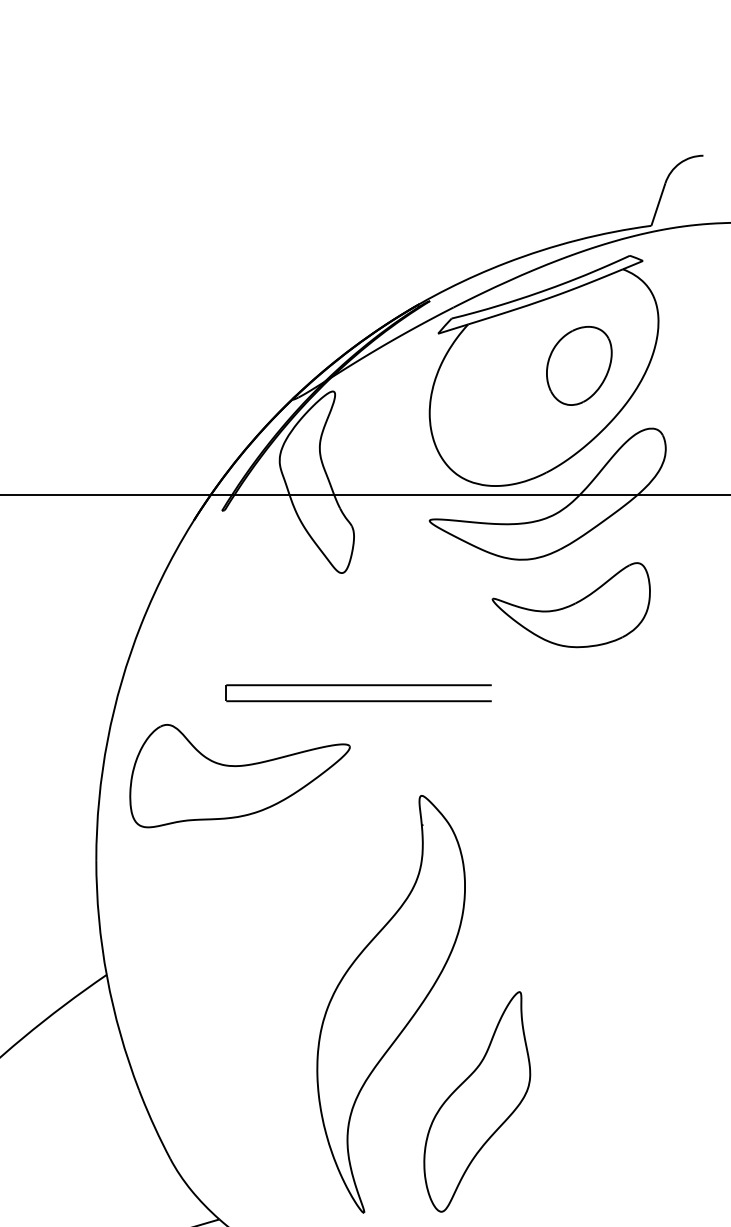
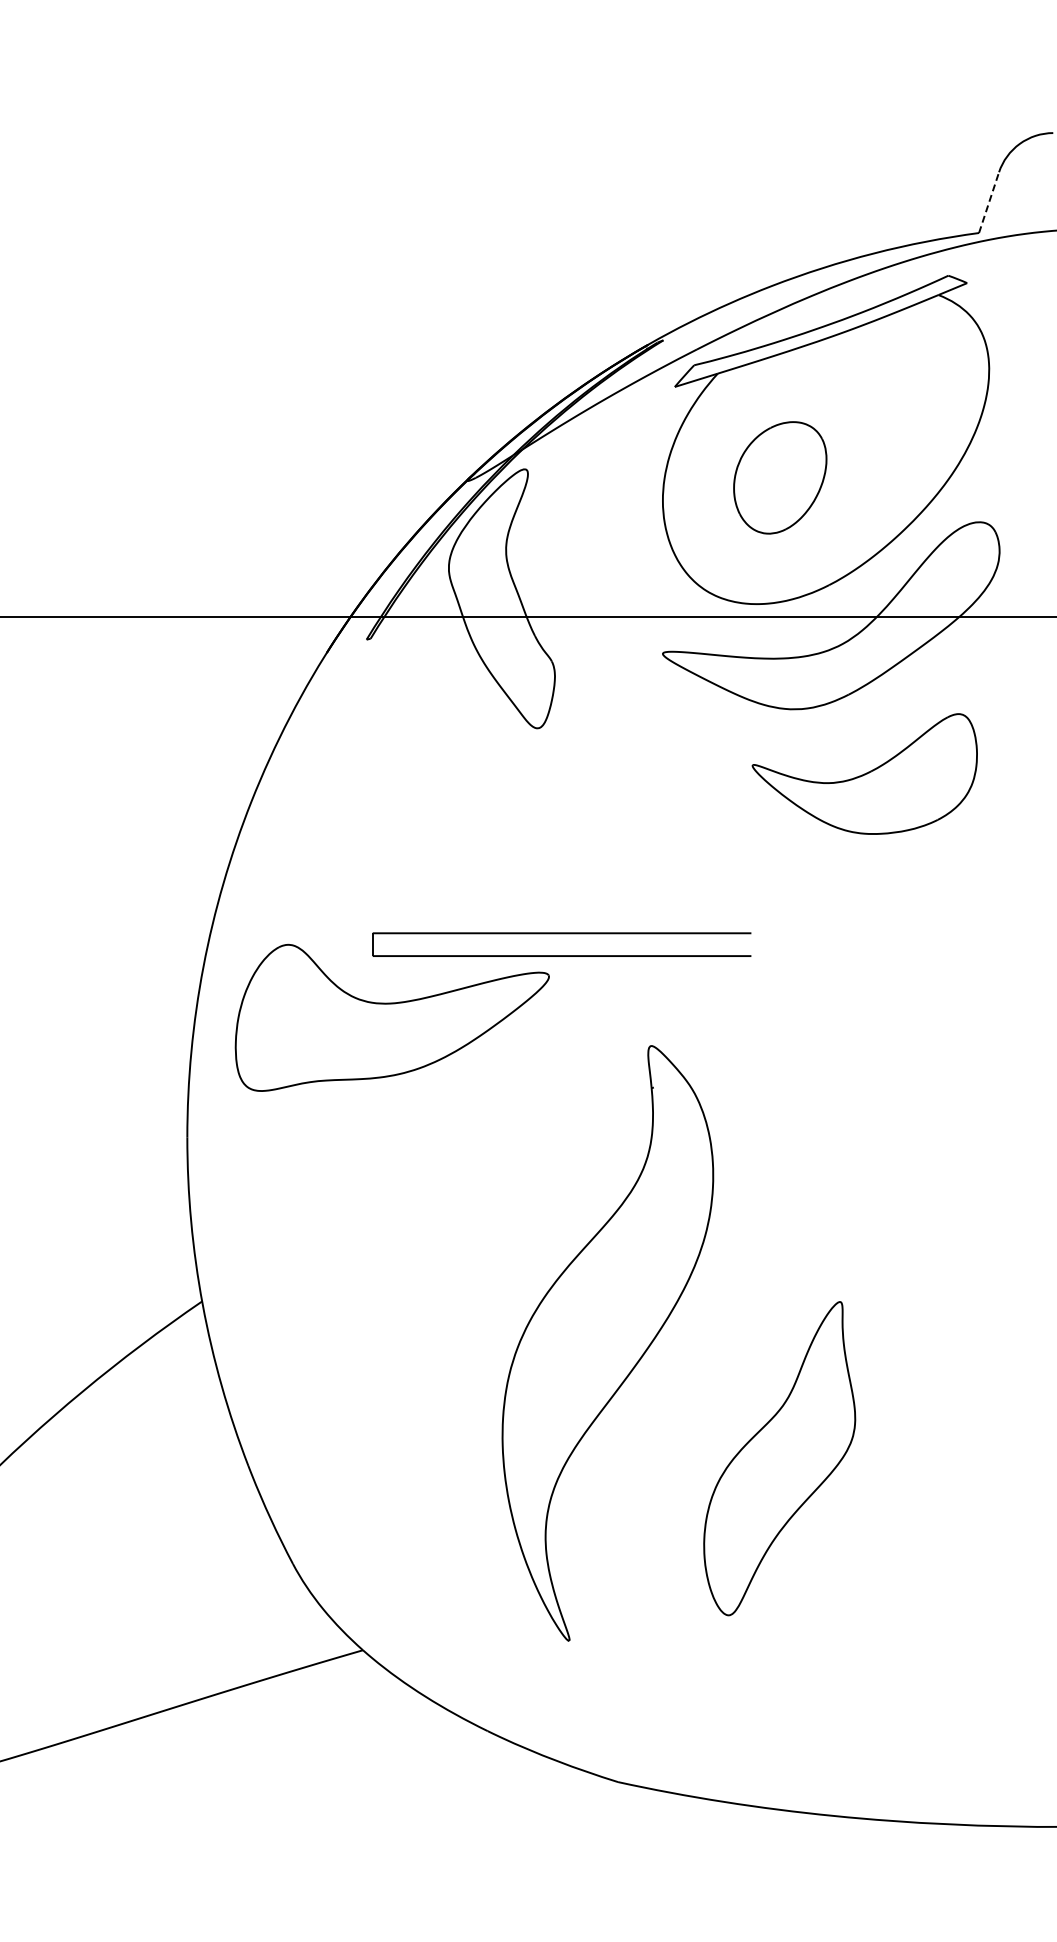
line: (658, 204) -> (989, 202), solid -> dashed
part: (579, 365) -> (780, 477), moved
part: (358, 686) -> (561, 934), moved
part: (477, 1101) -> (779, 1458), moved

